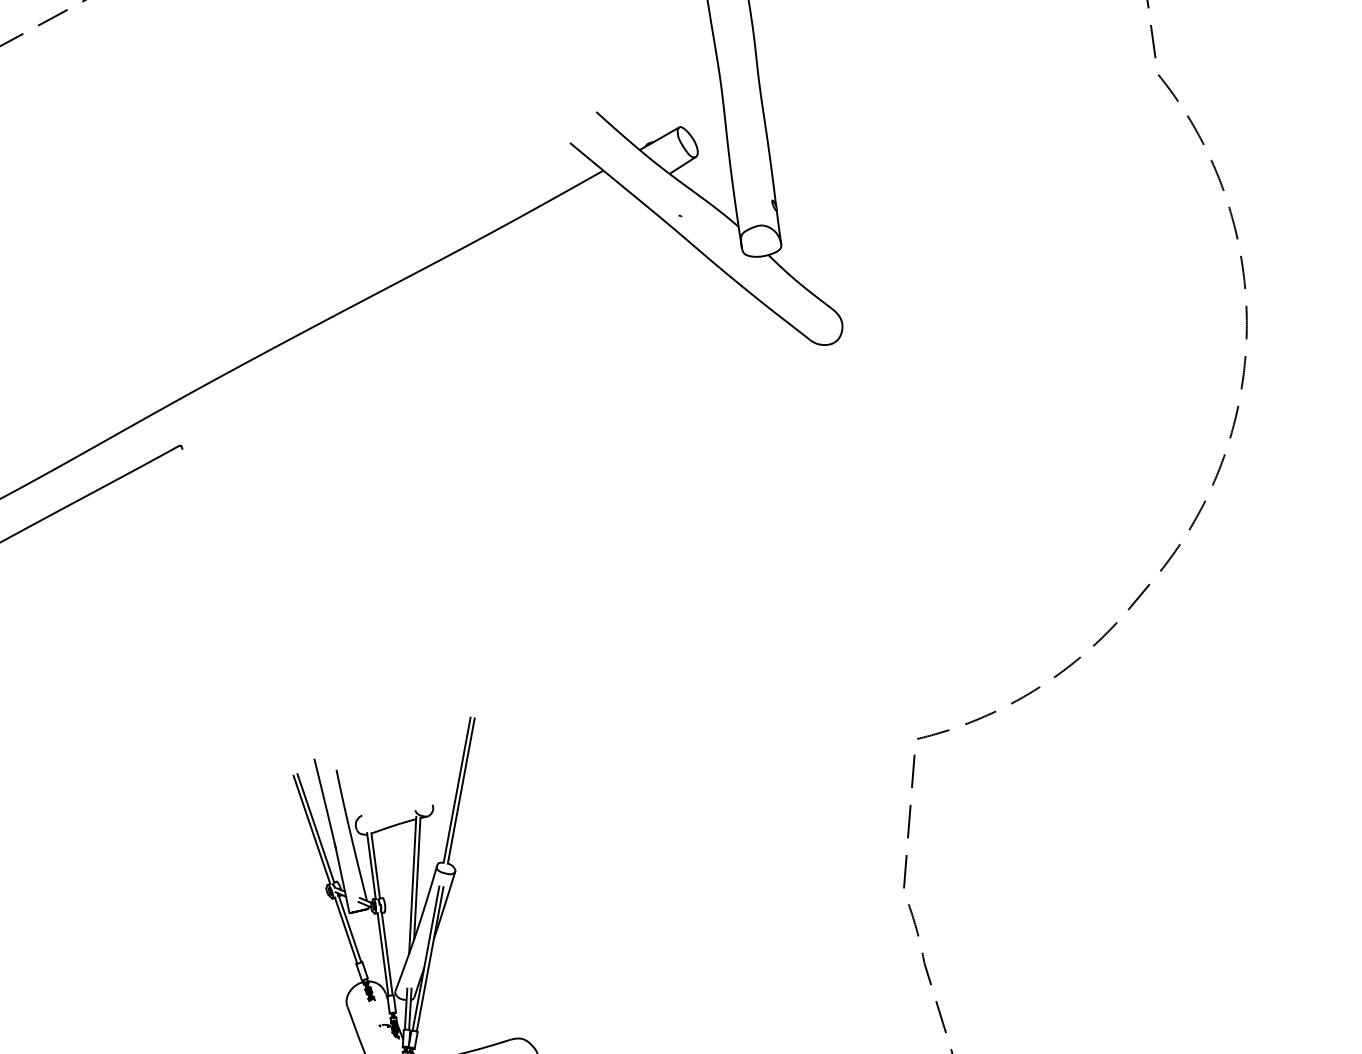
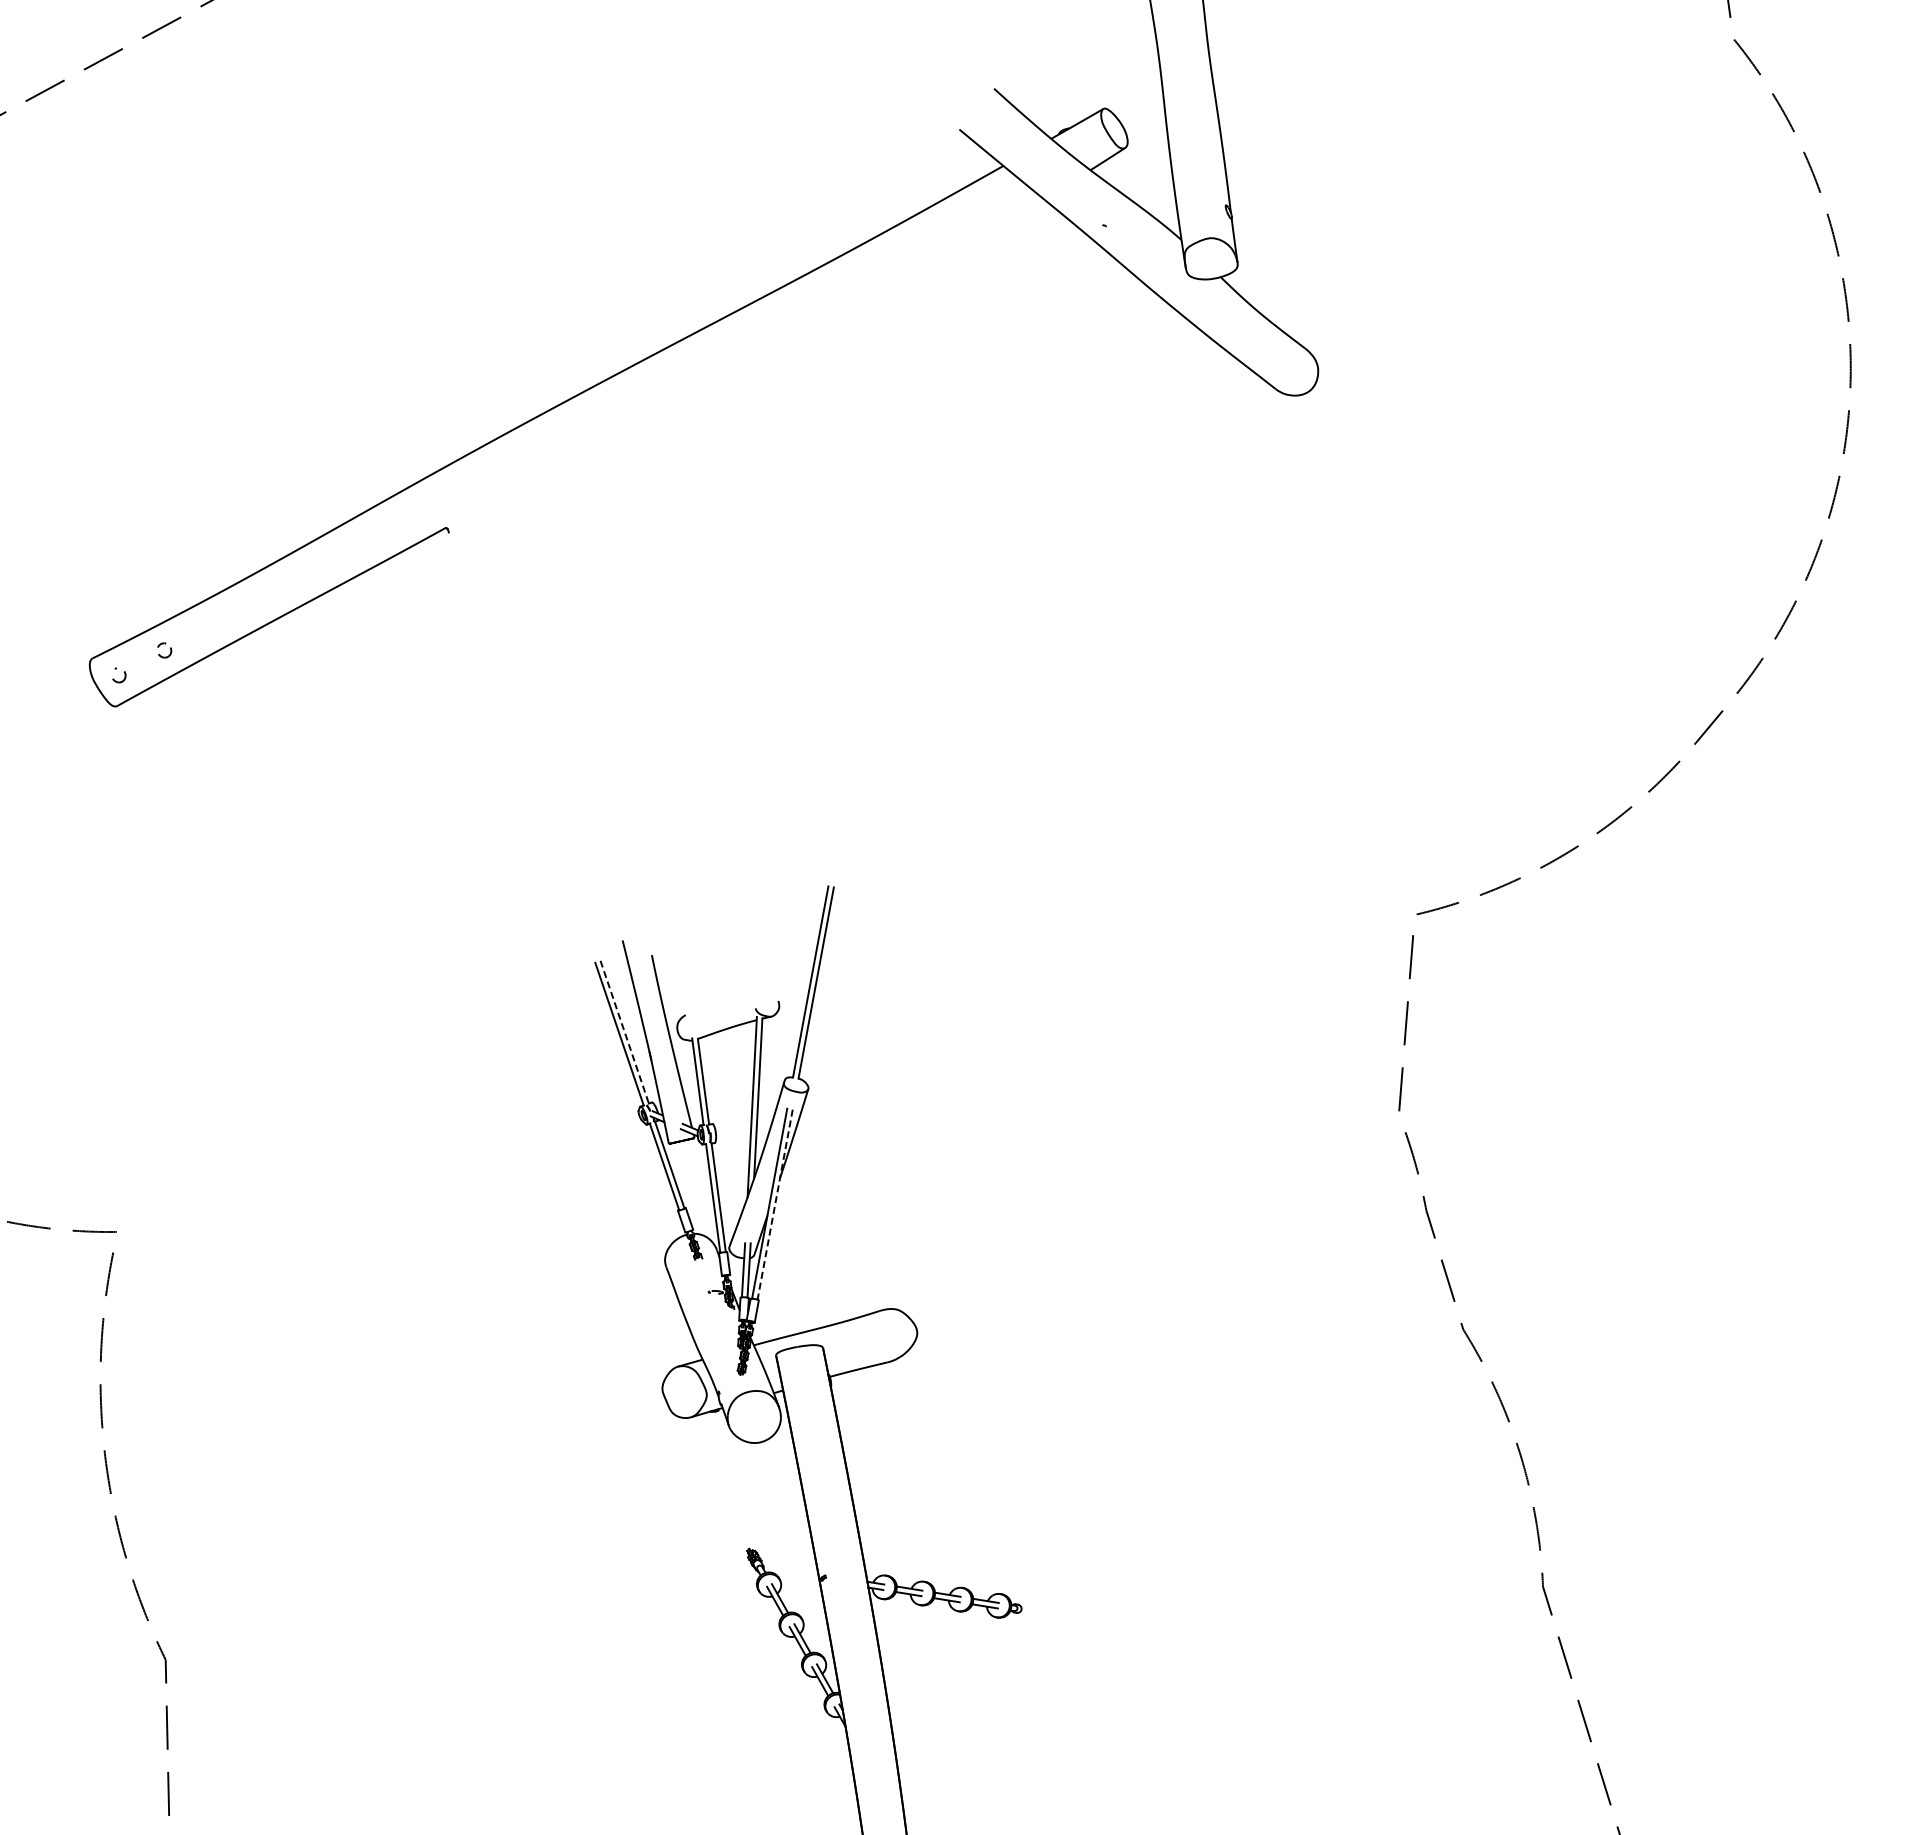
line: (315, 828) -> (624, 1032), solid -> dashed
line: (430, 959) -> (775, 1204), solid -> dashed

